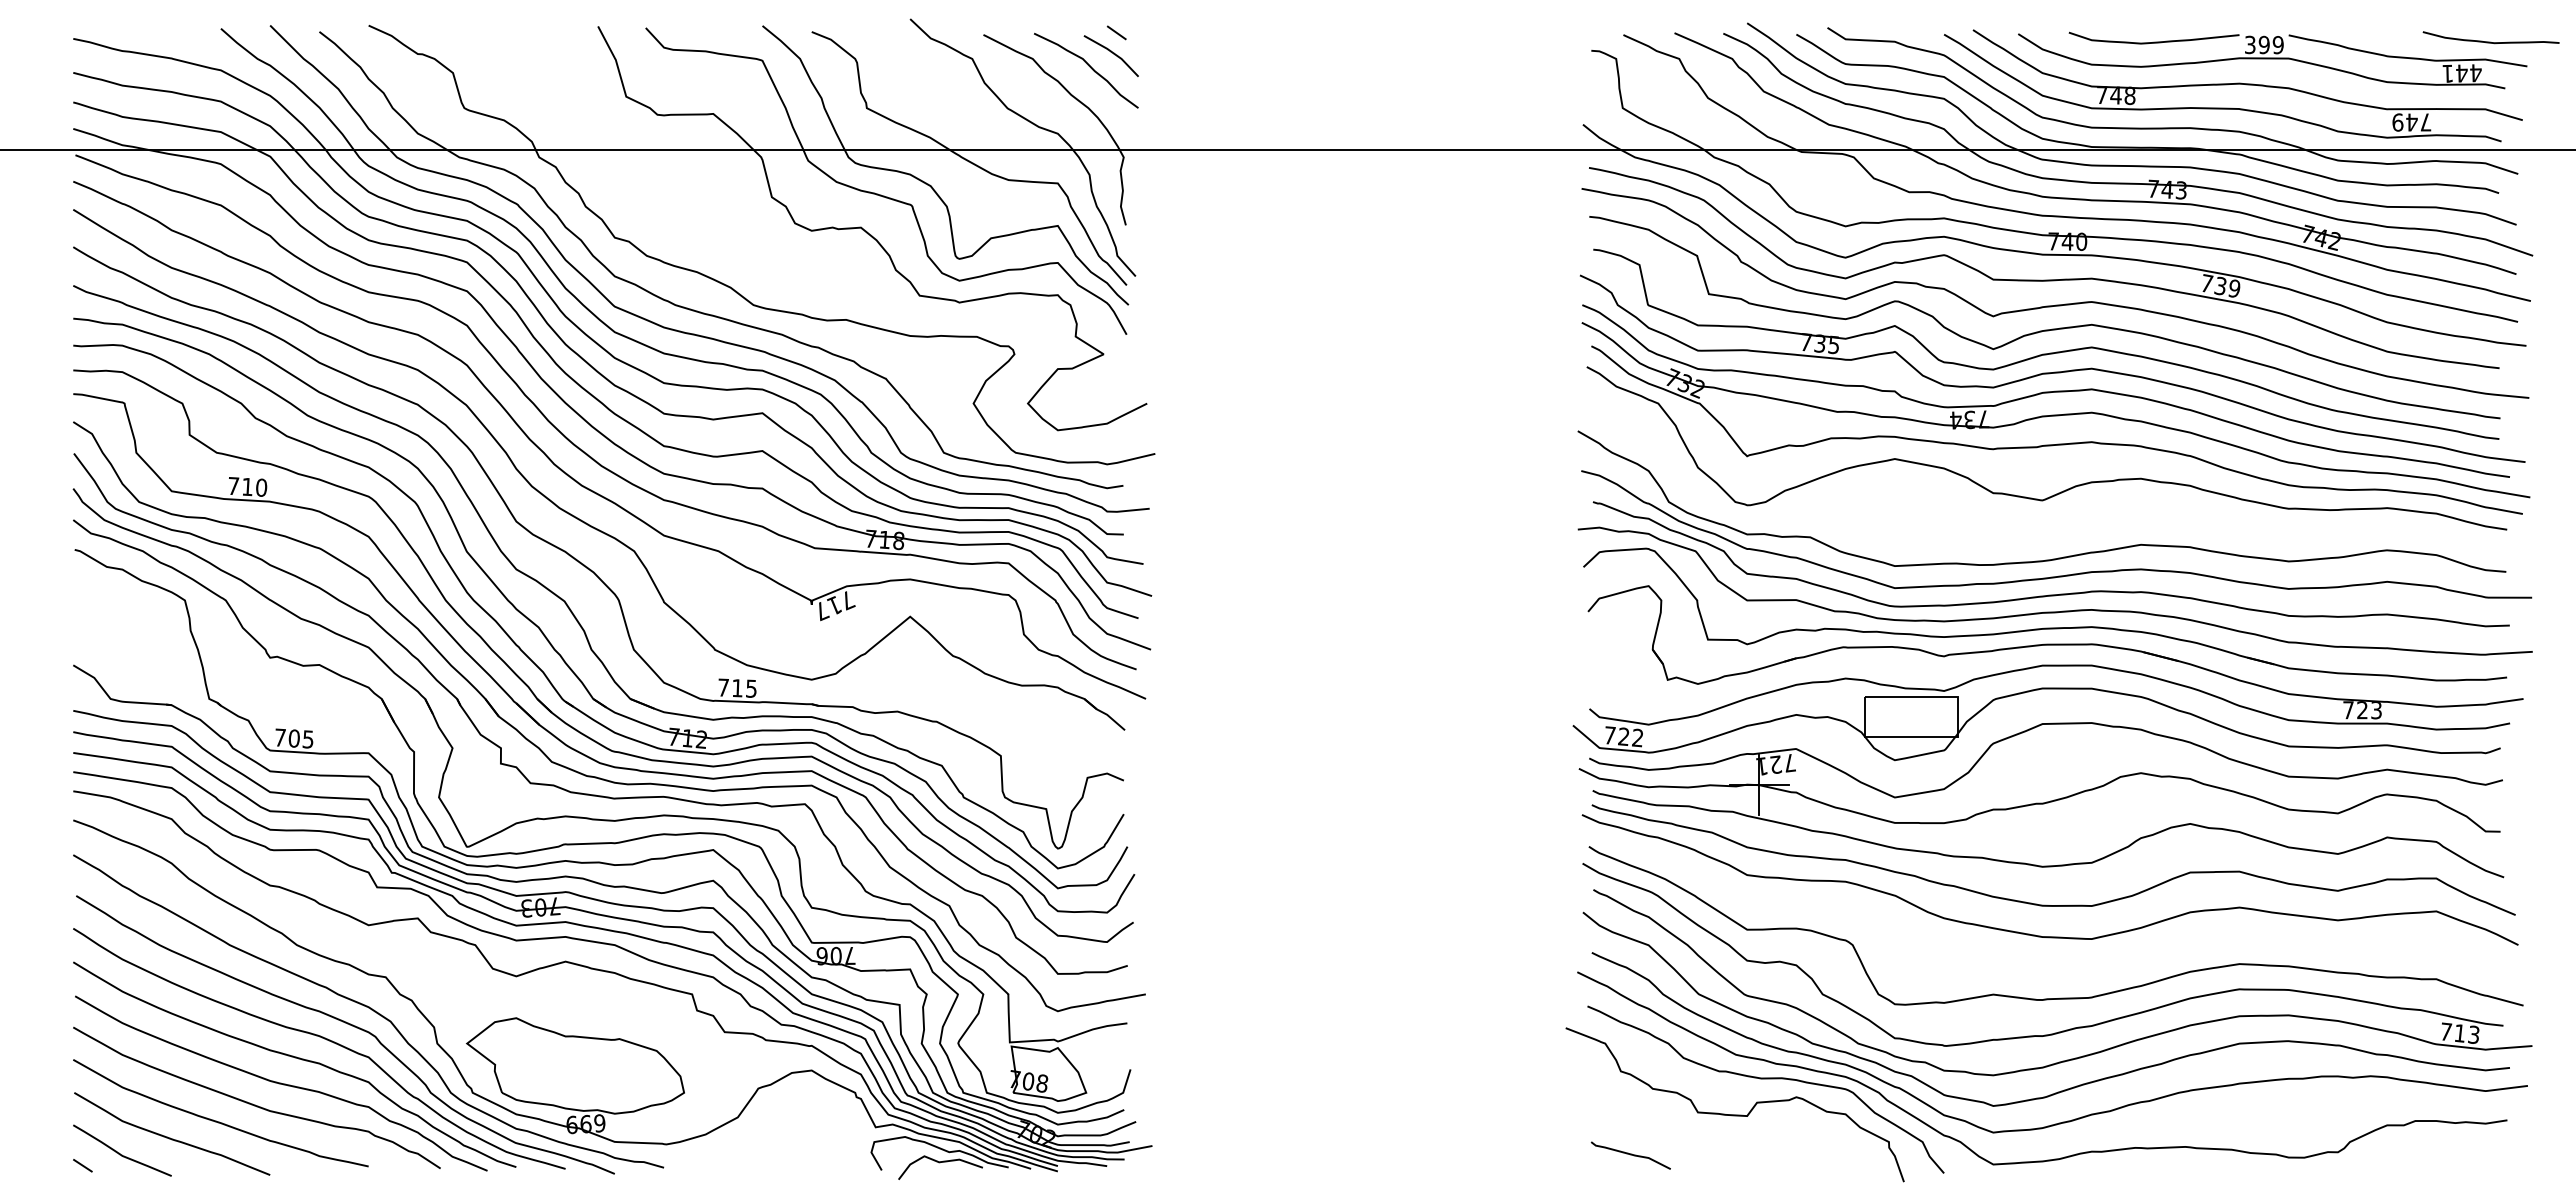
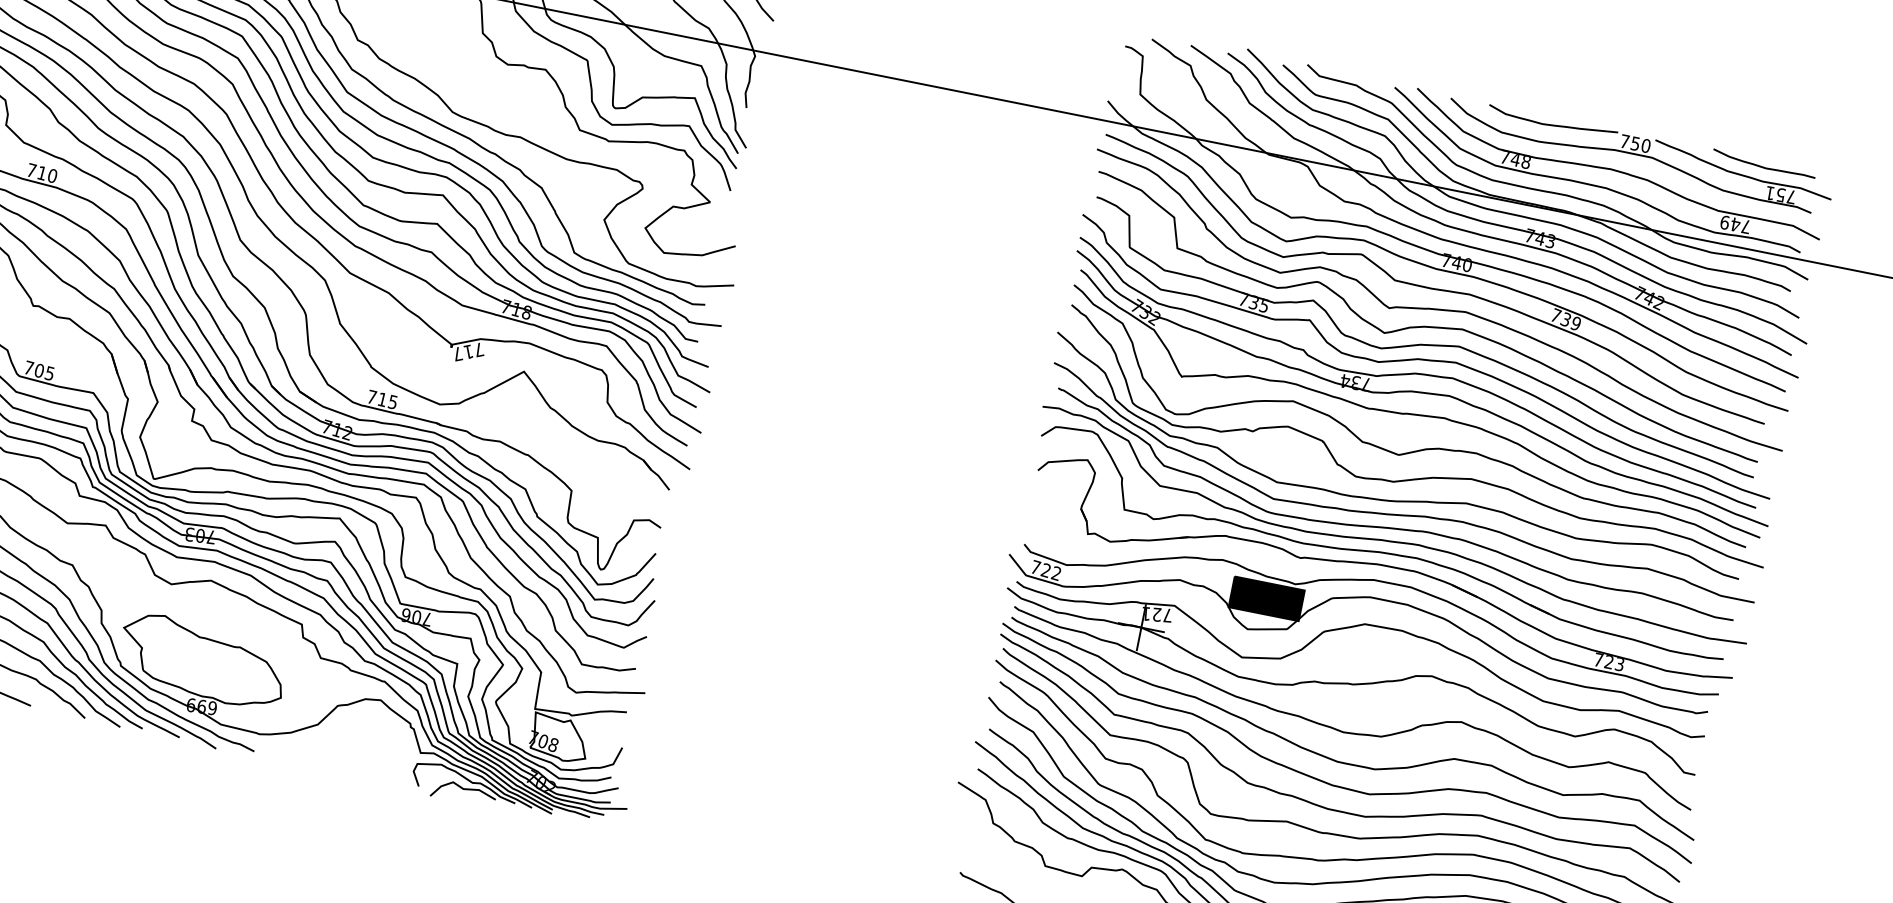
curve: (2490, 41) -> (1763, 166), moved
text: (2264, 44) -> (1635, 143), 399 -> 750
text: (2468, 73) -> (1785, 196), 441 -> 751
curve: (2078, 523) -> (1422, 477), added
fill: (1911, 716) -> (1266, 598), added
curve: (2039, 966) -> (1325, 807), added

